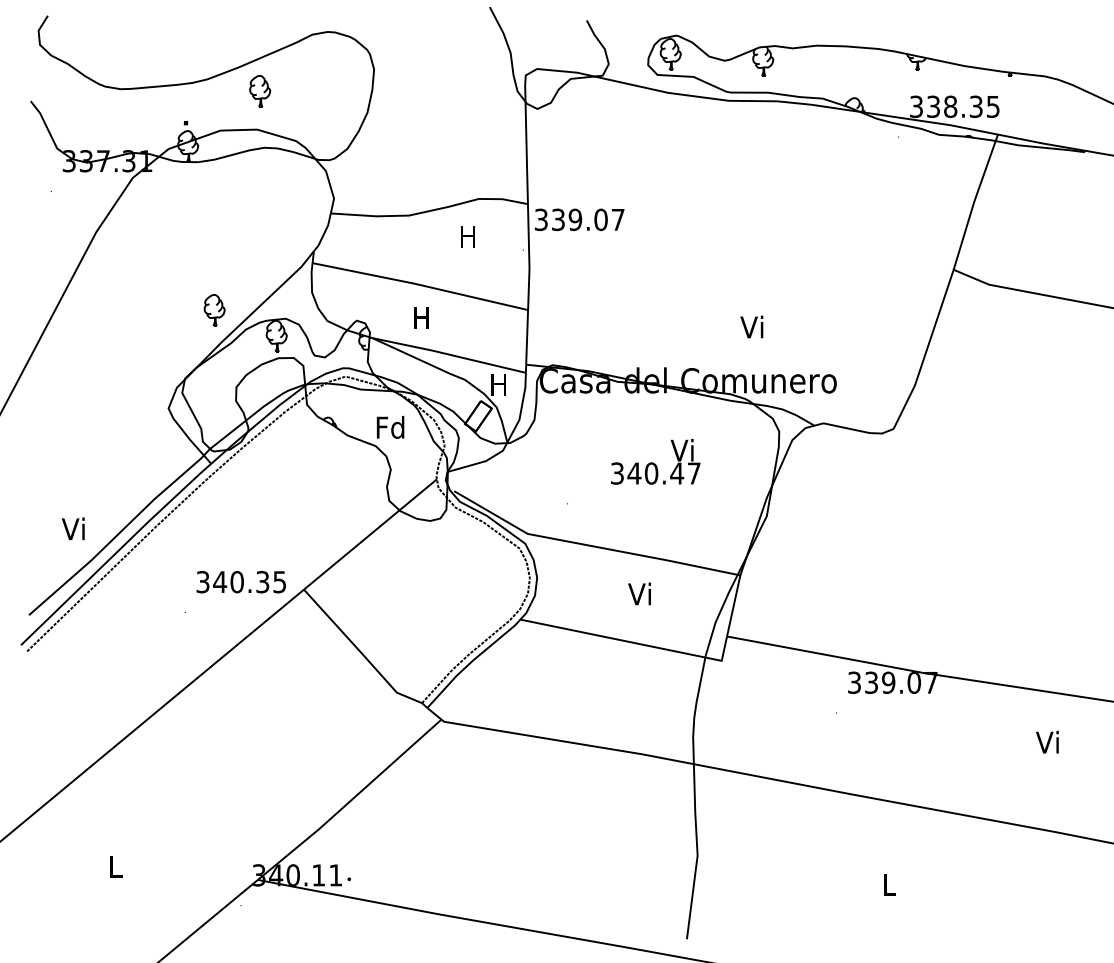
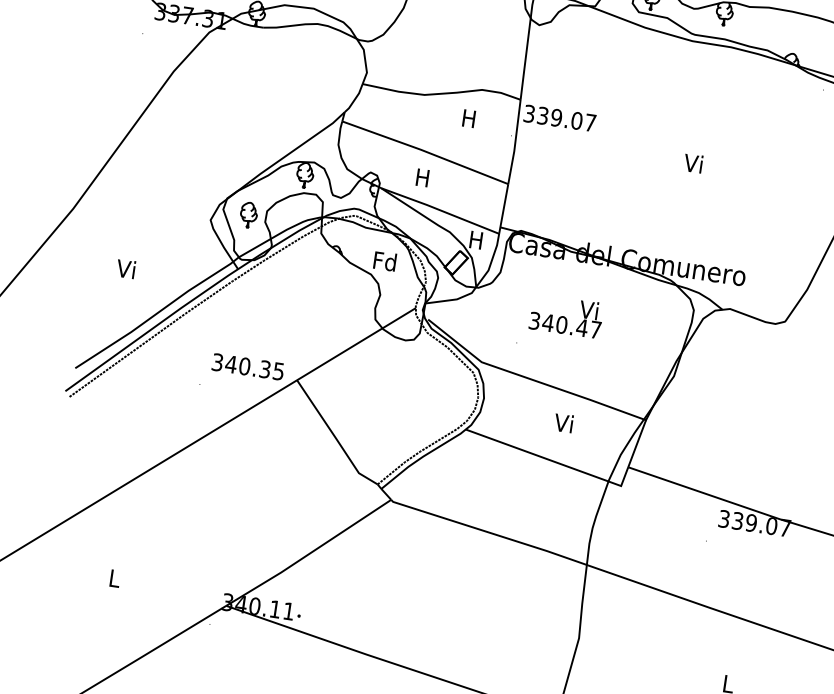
part: (214, 310) -> (248, 215), moved
text: (751, 326) -> (693, 162), moved
text: (655, 461) -> (566, 315), moved
text: (72, 528) -> (125, 268), moved

